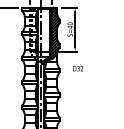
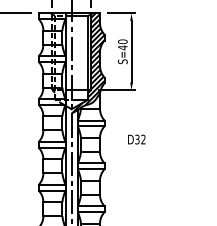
text: (77, 68) -> (135, 139), moved

